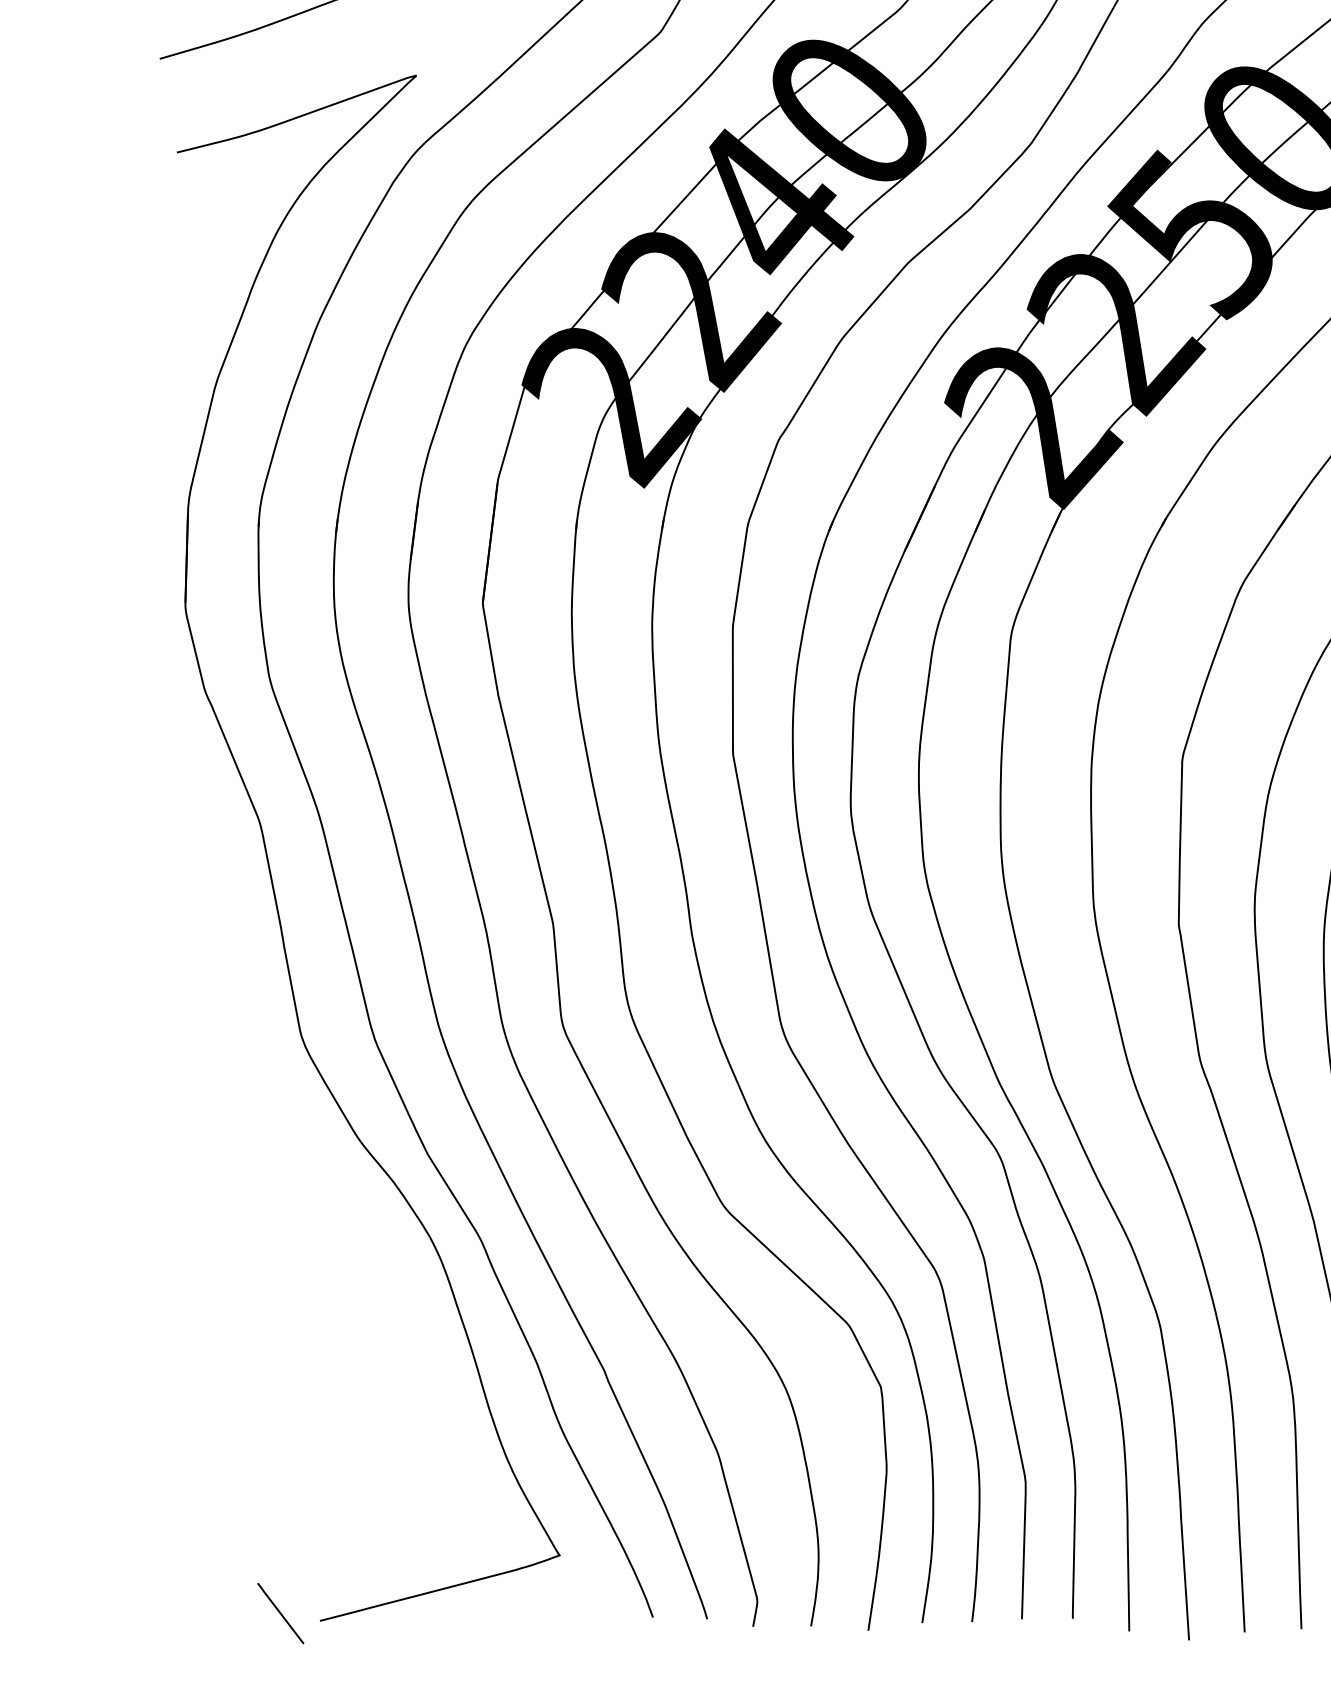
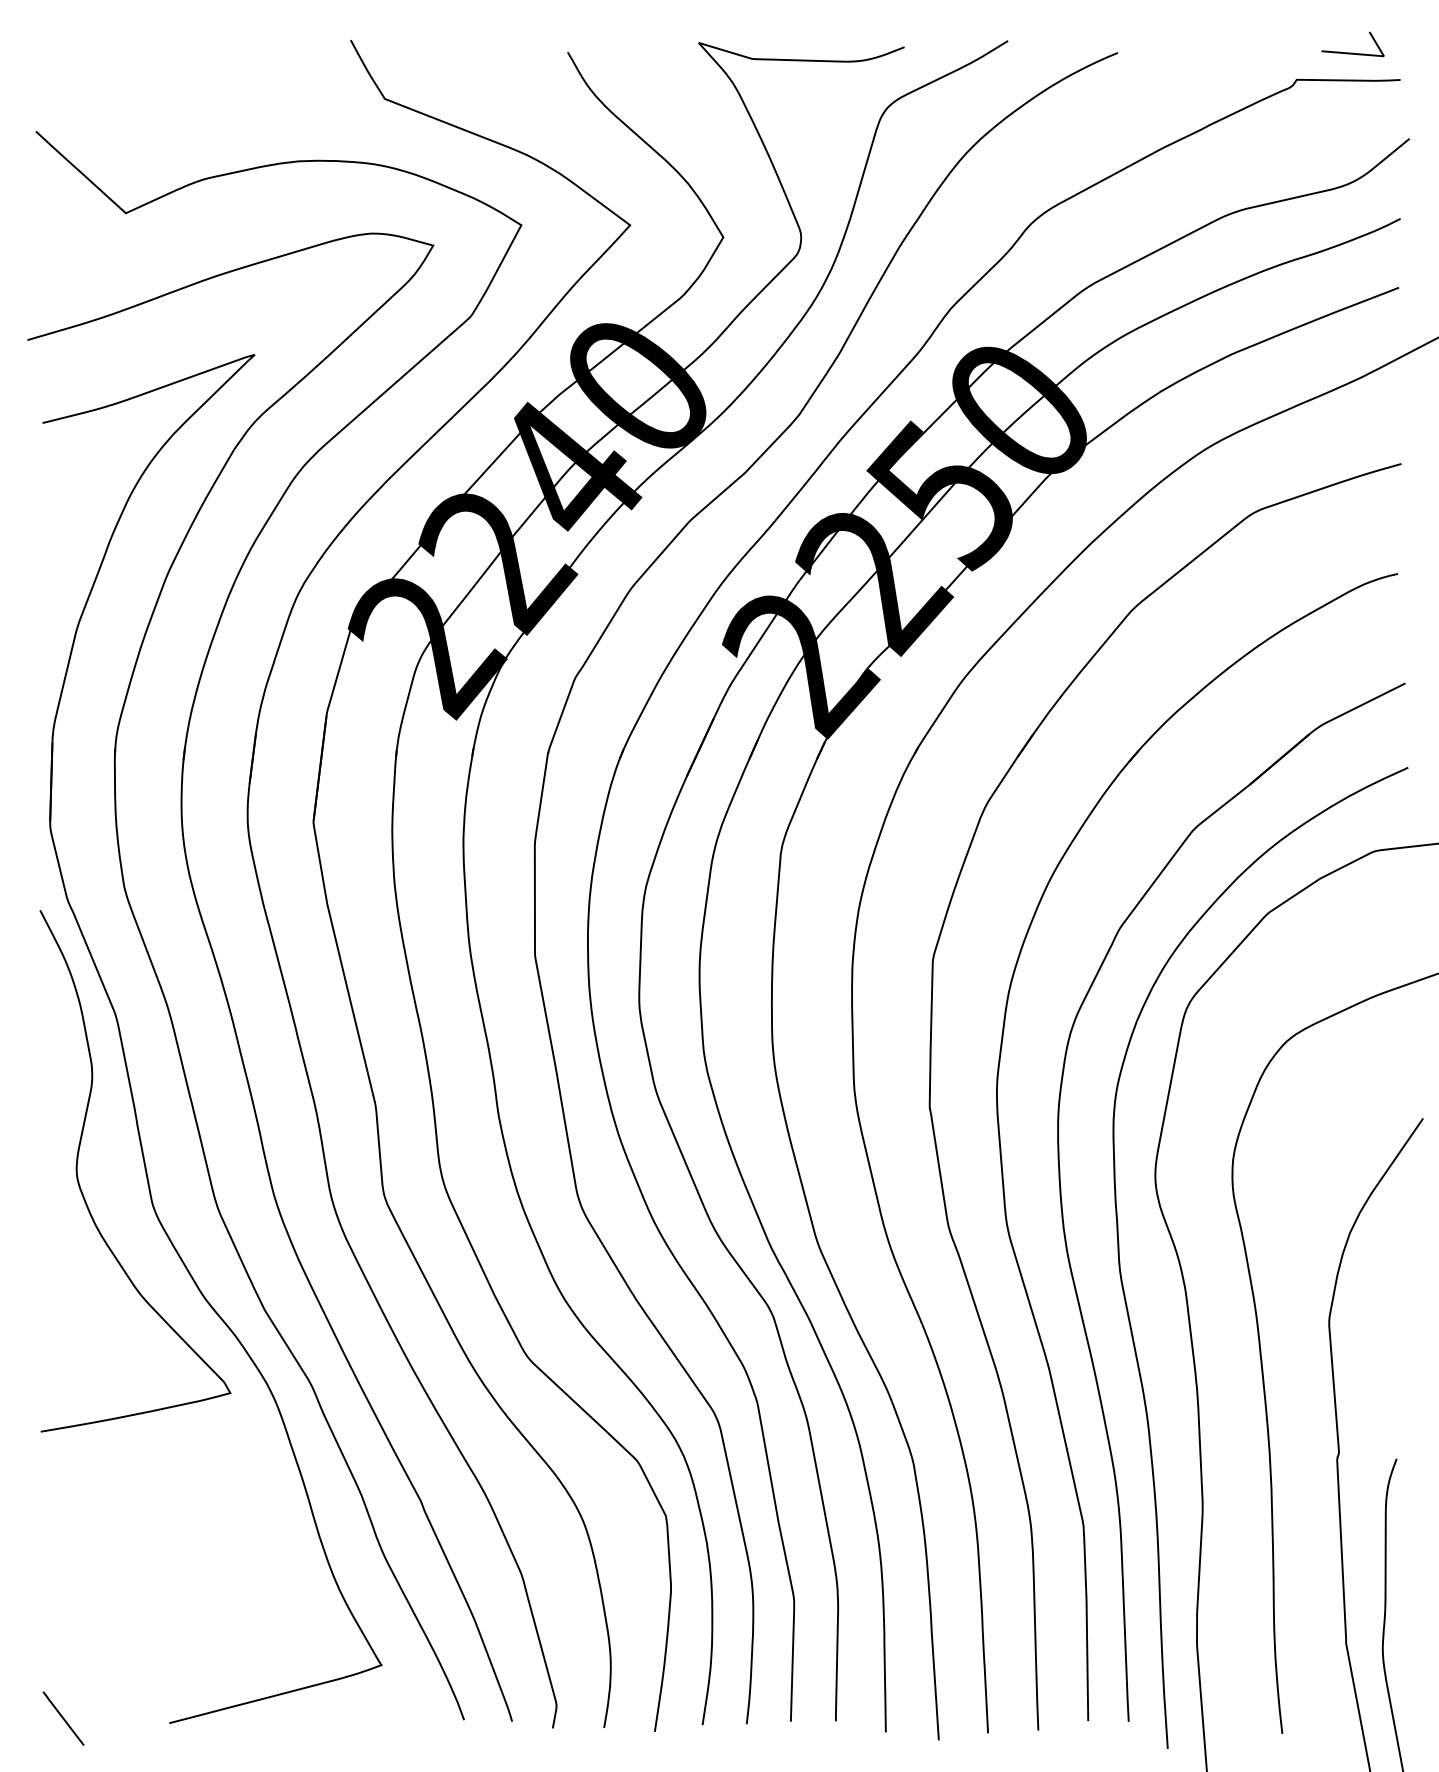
curve: (223, 1022) -> (83, 1193), added
line: (280, 1613) -> (63, 1718), moved

